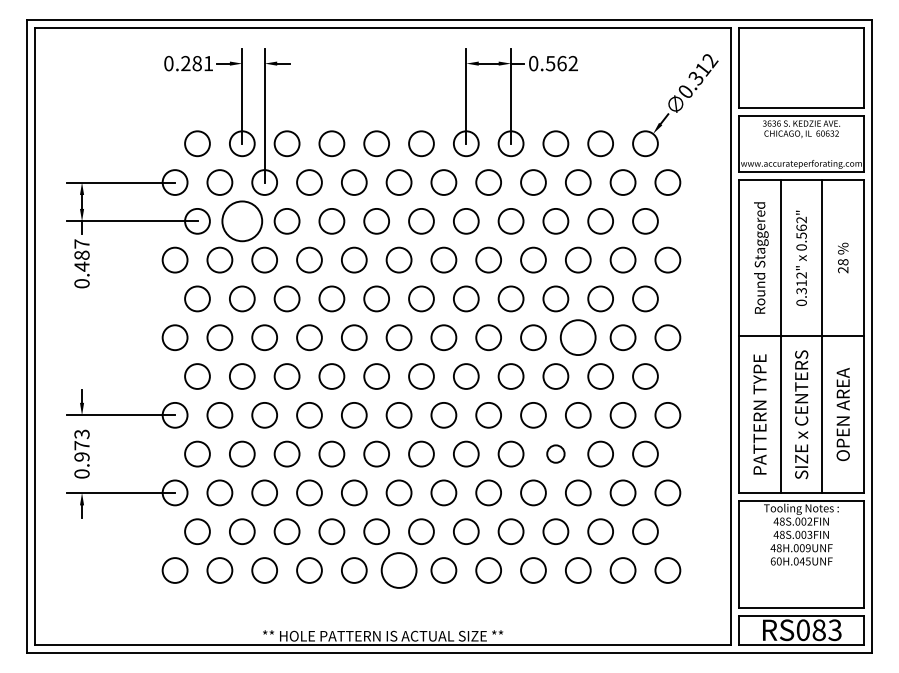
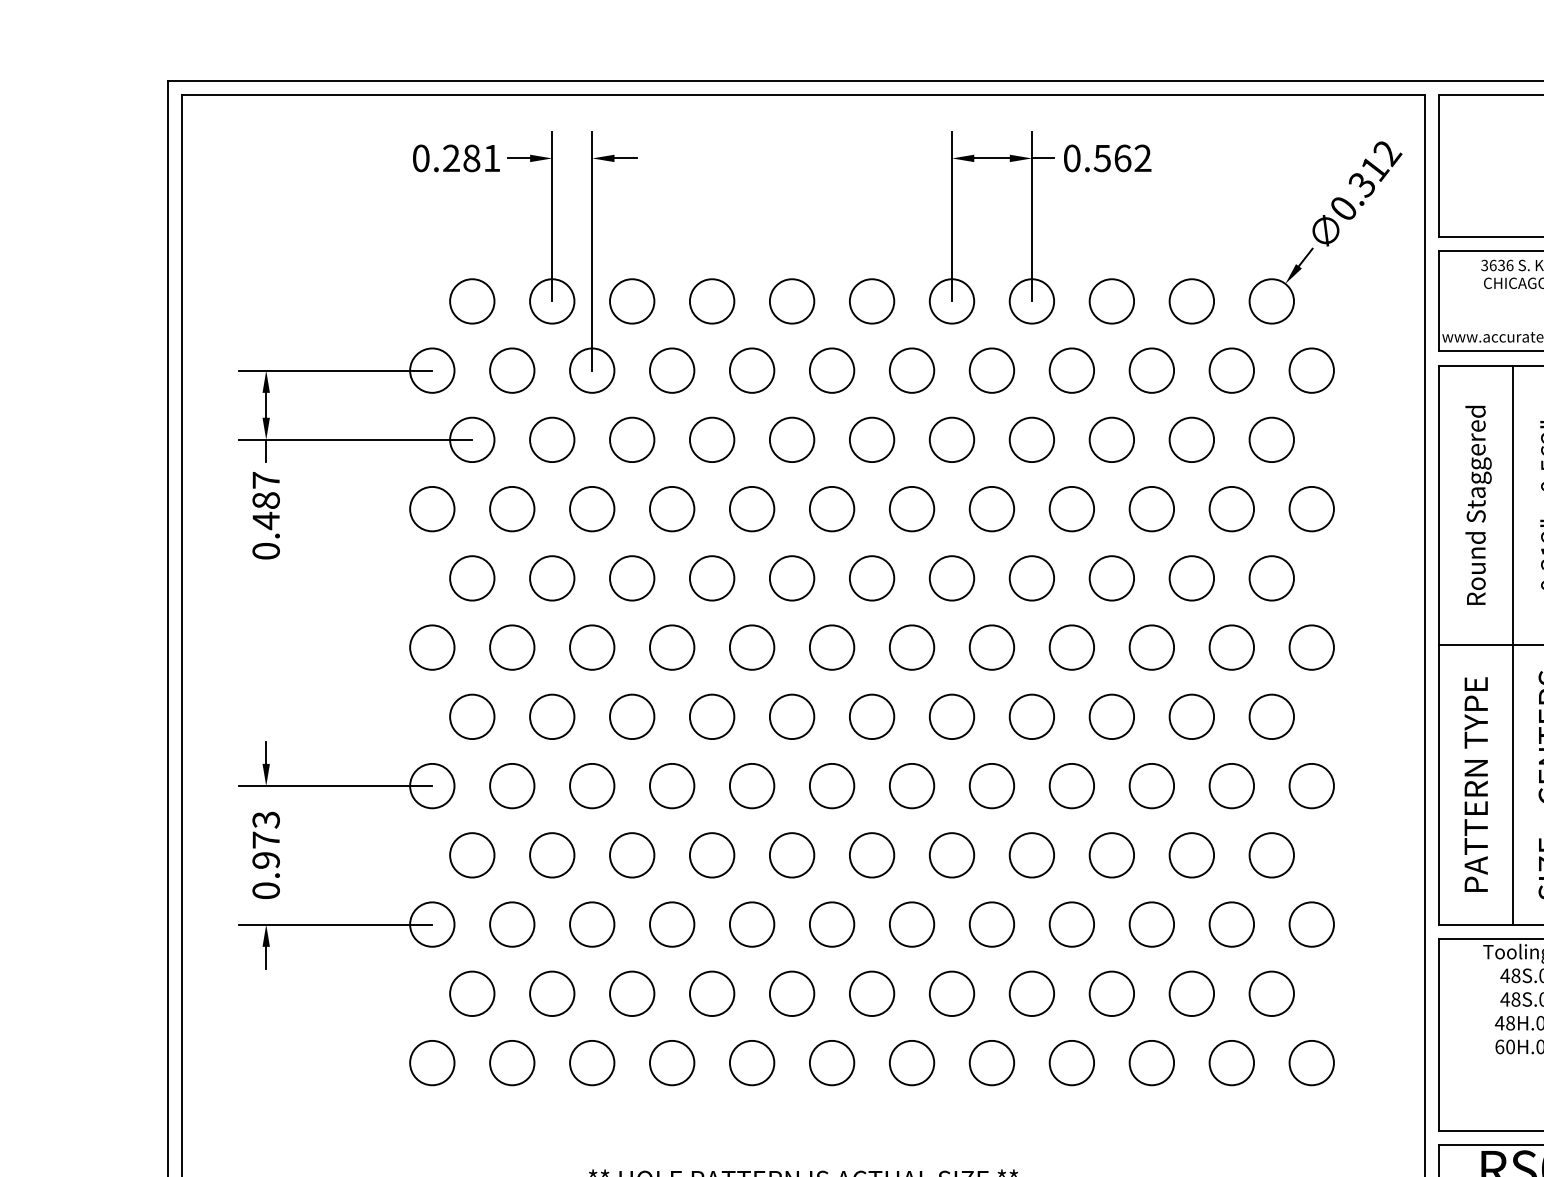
circle: (241, 220) -> (550, 438), size x0.62
circle: (578, 337) -> (1152, 647), size x0.71
circle: (555, 453) -> (1111, 854), size x1.43
circle: (398, 570) -> (831, 1063), size x0.71

